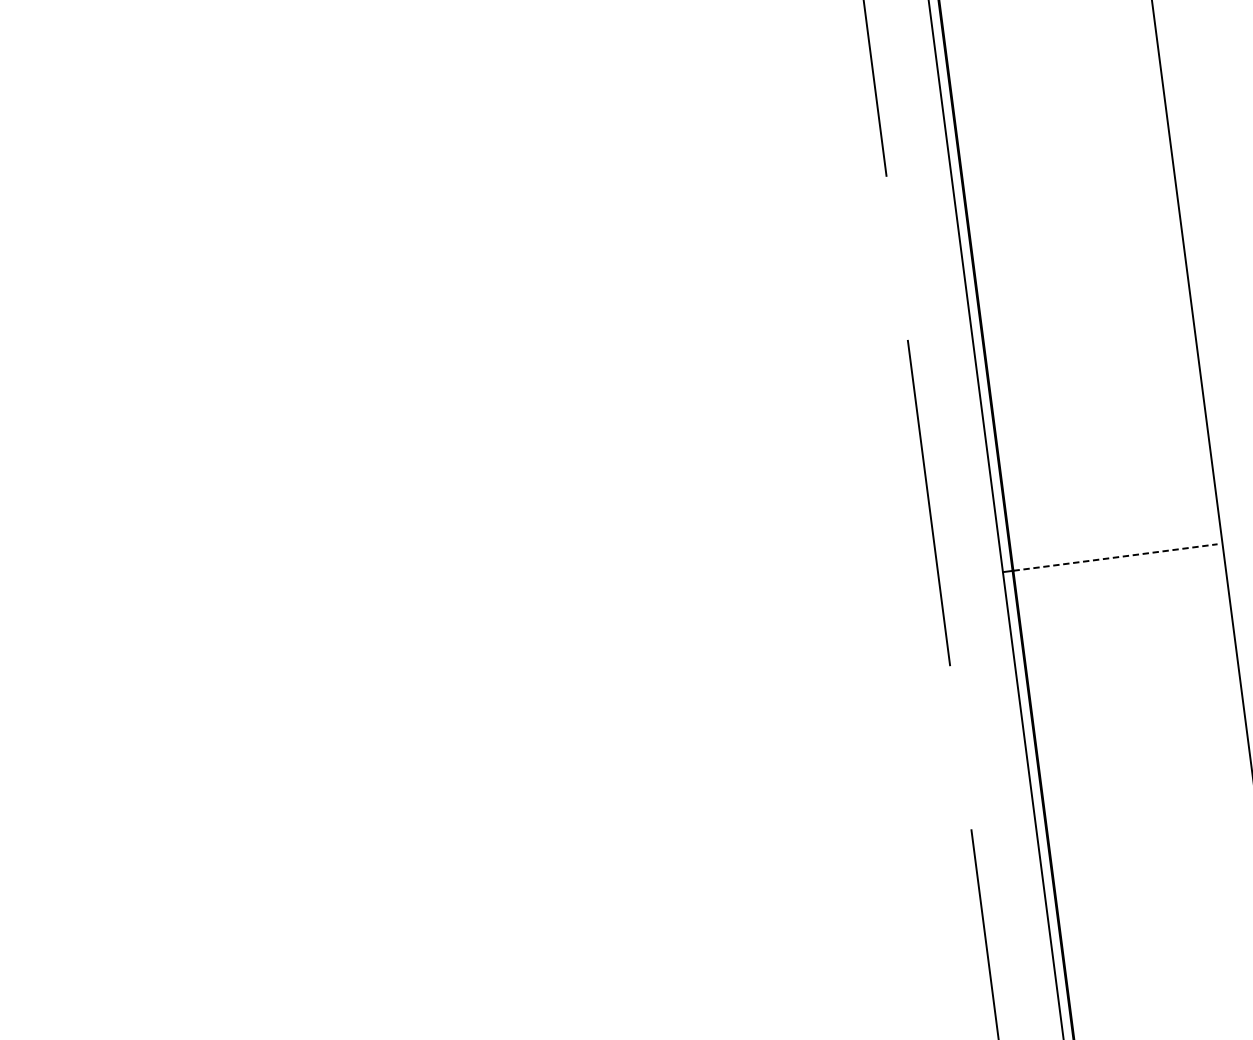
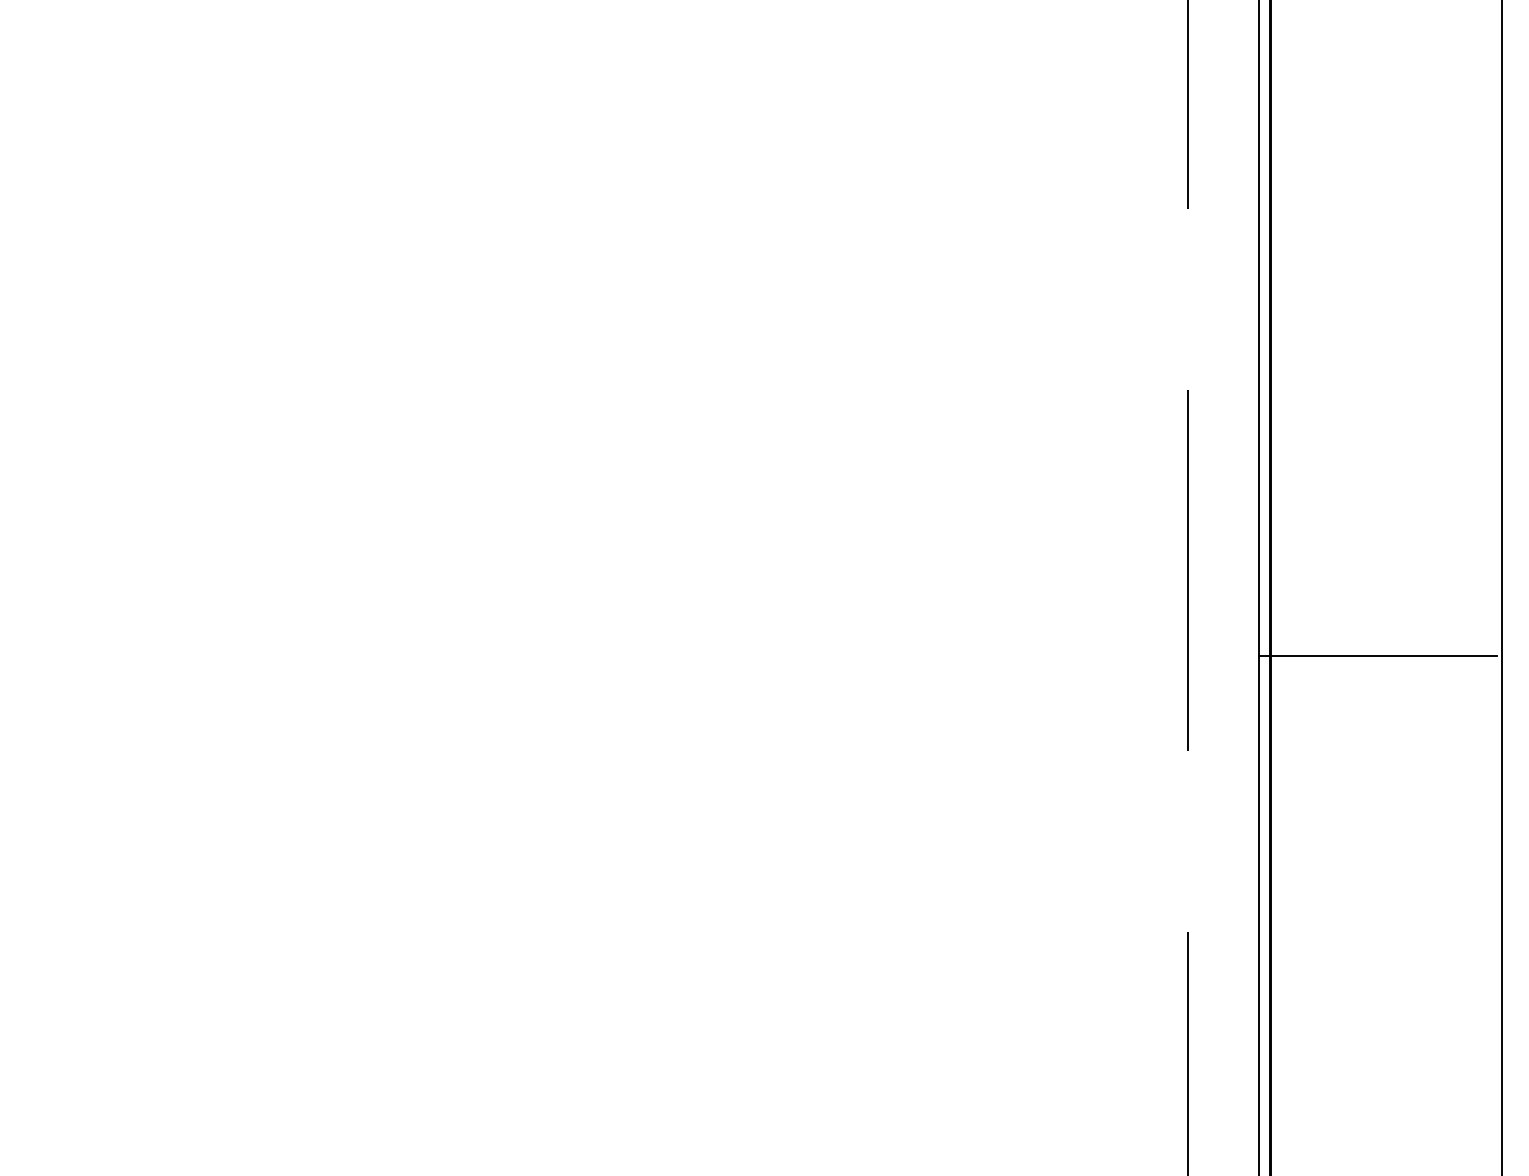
line: (1115, 557) -> (1383, 656), dashed -> solid

